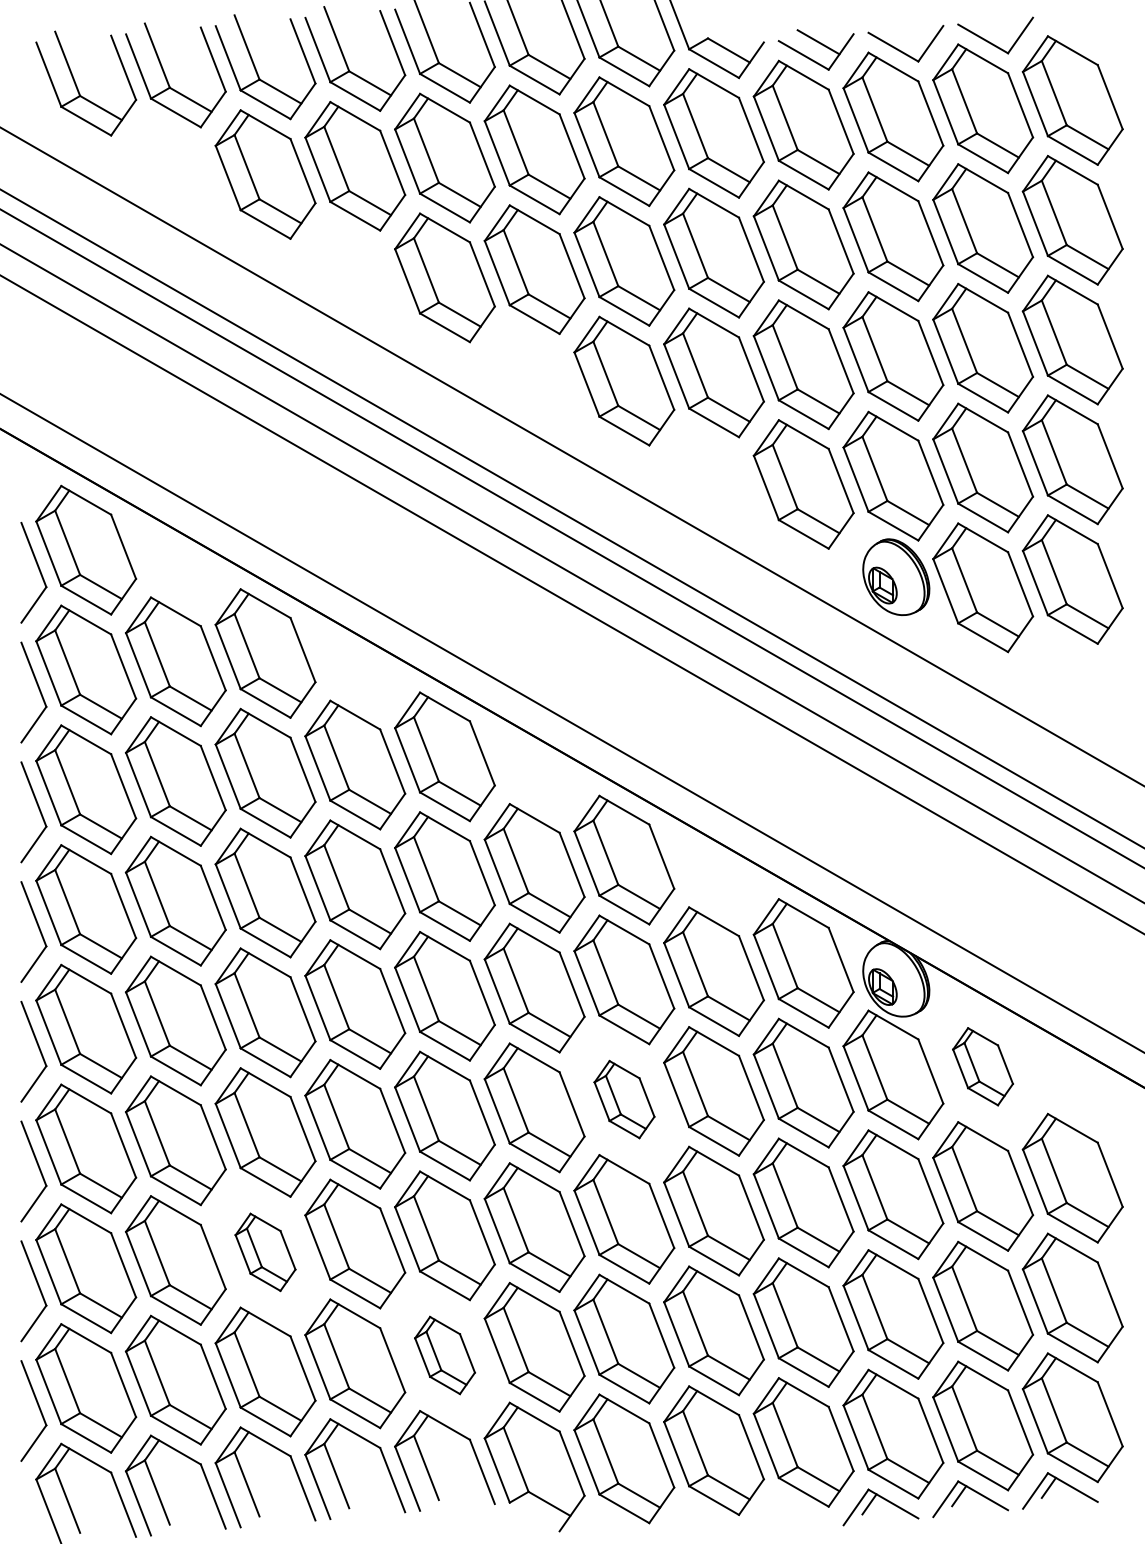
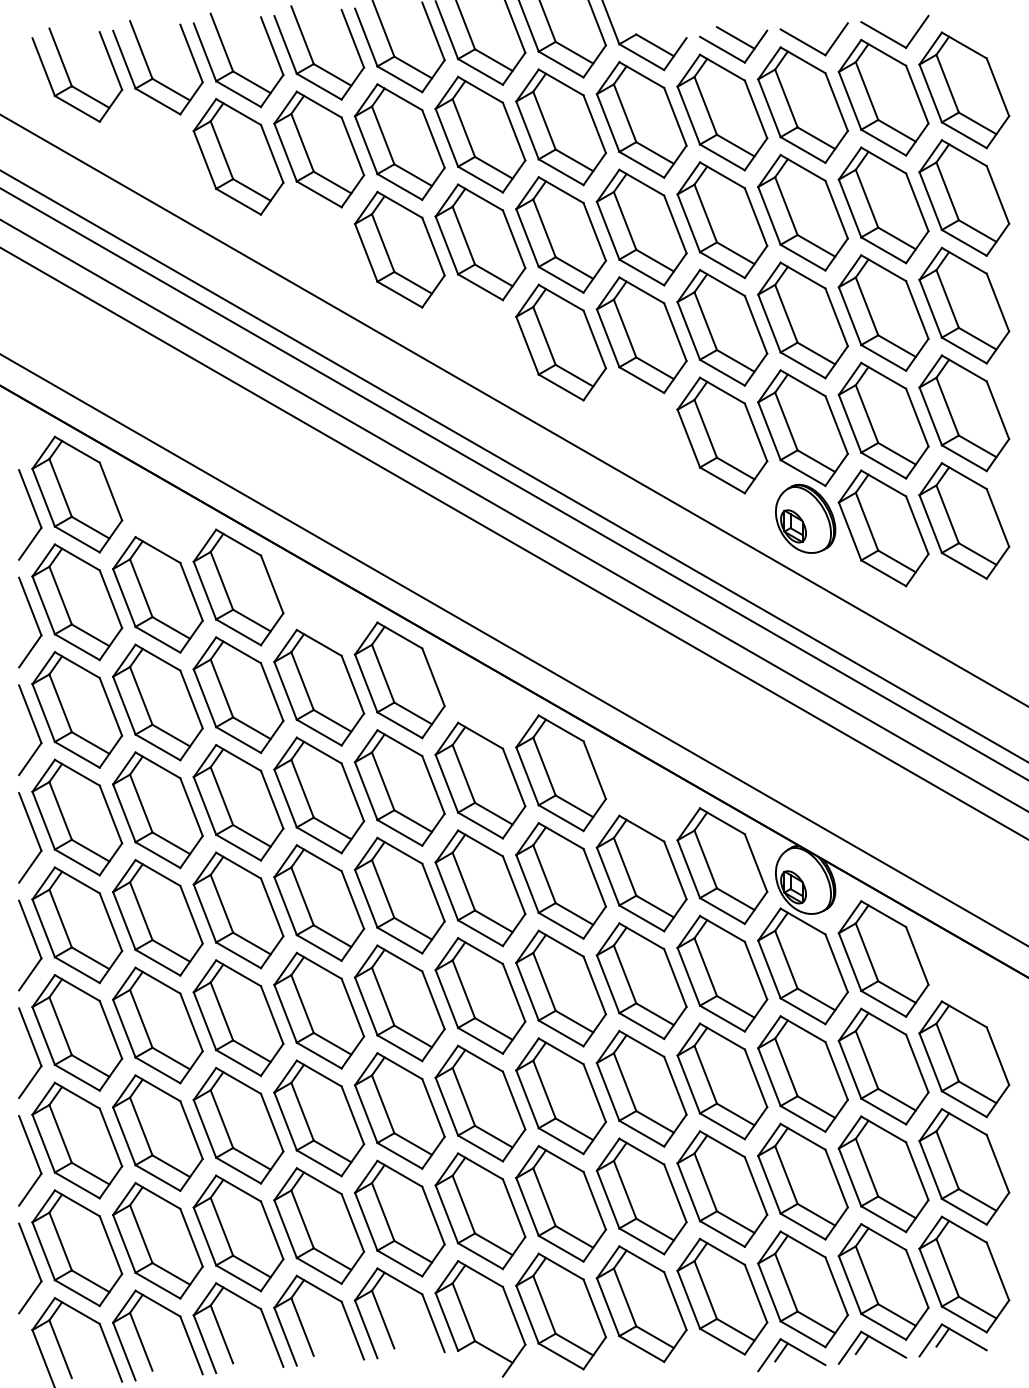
part: (982, 1066) -> (883, 958), size x1.67
part: (624, 1099) -> (561, 988), size x1.67
part: (265, 1251) -> (238, 1125), size x1.67
part: (444, 1355) -> (399, 1218), size x1.67

